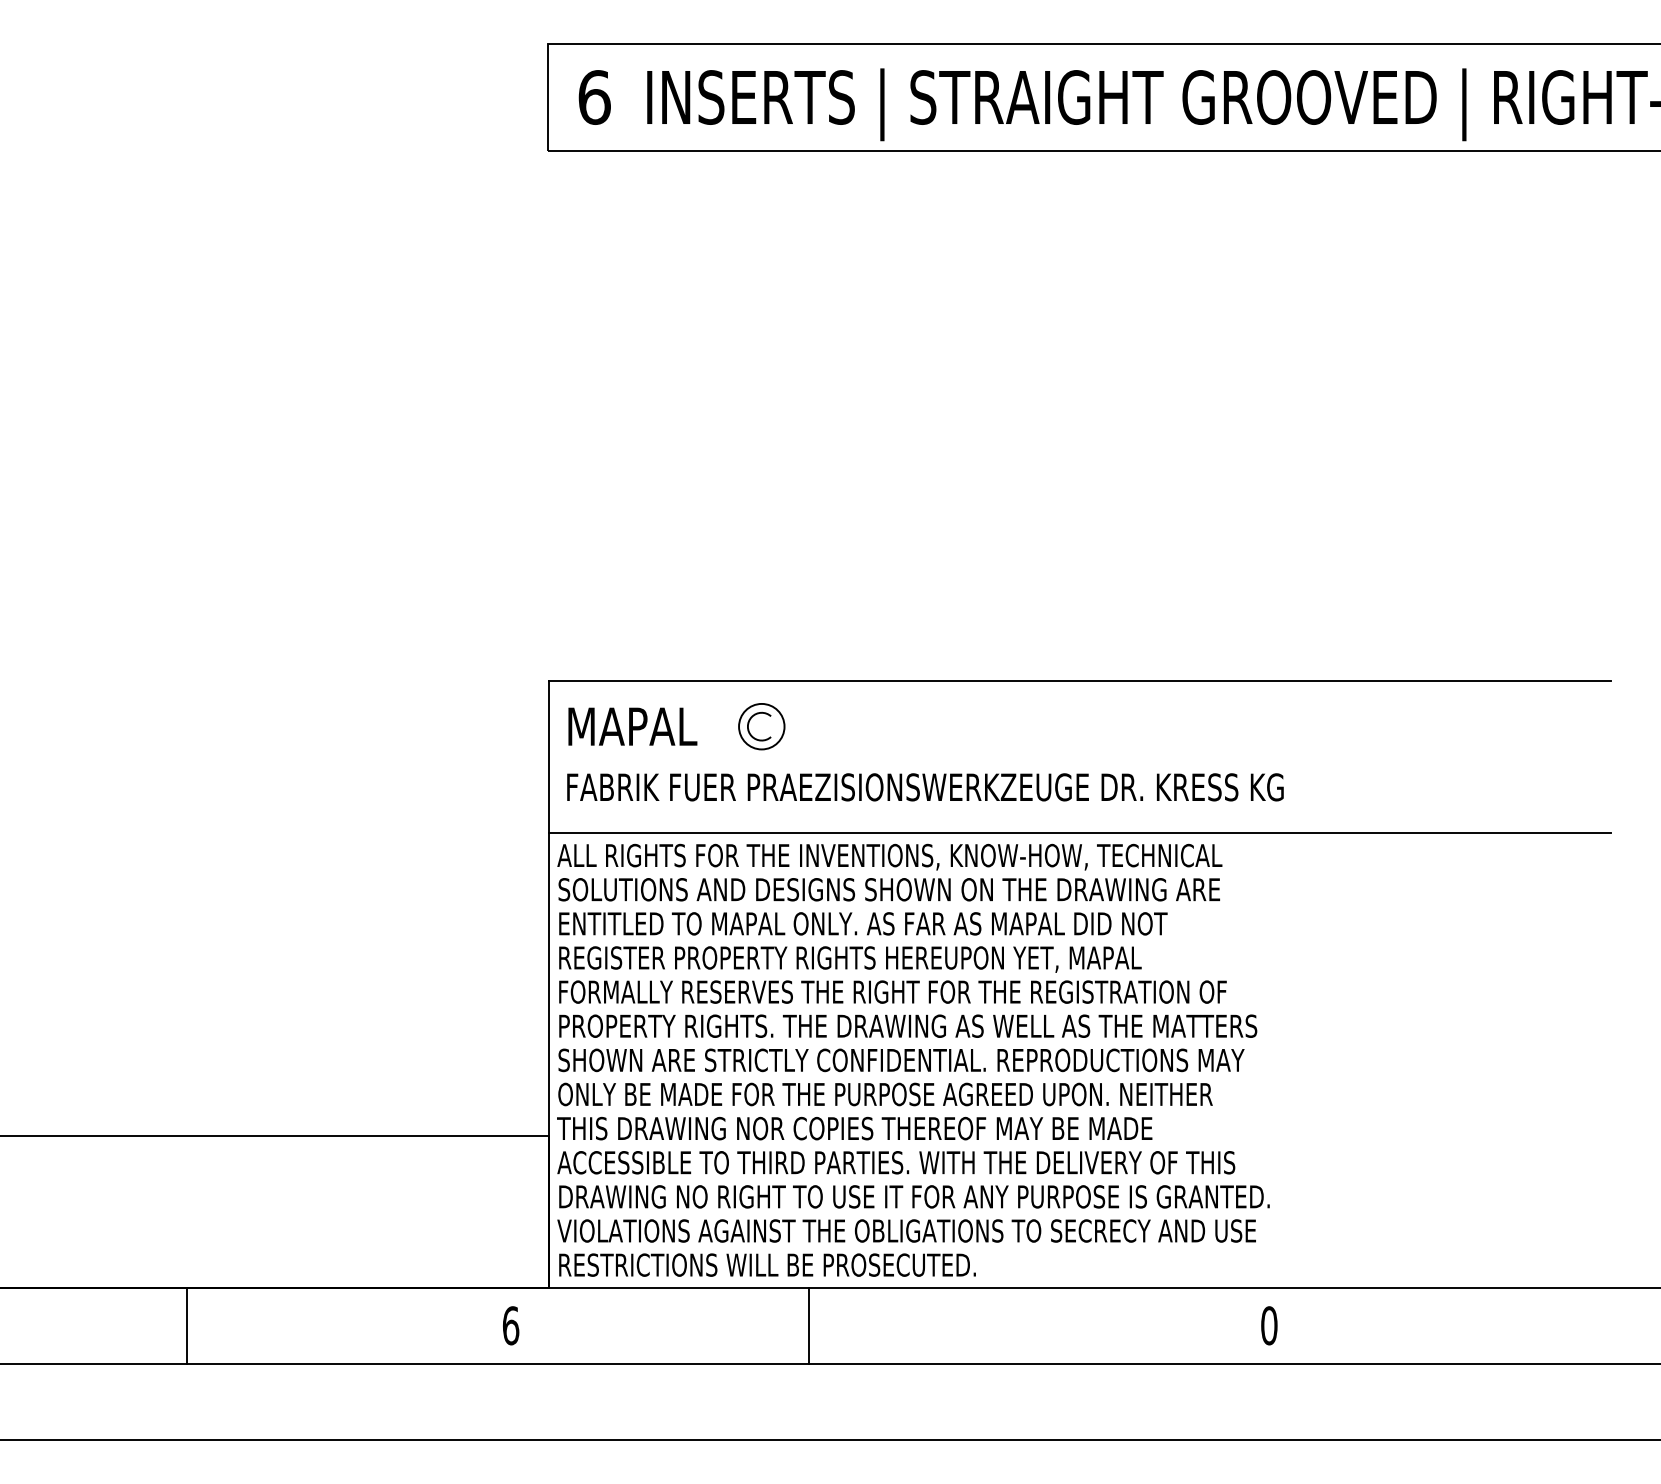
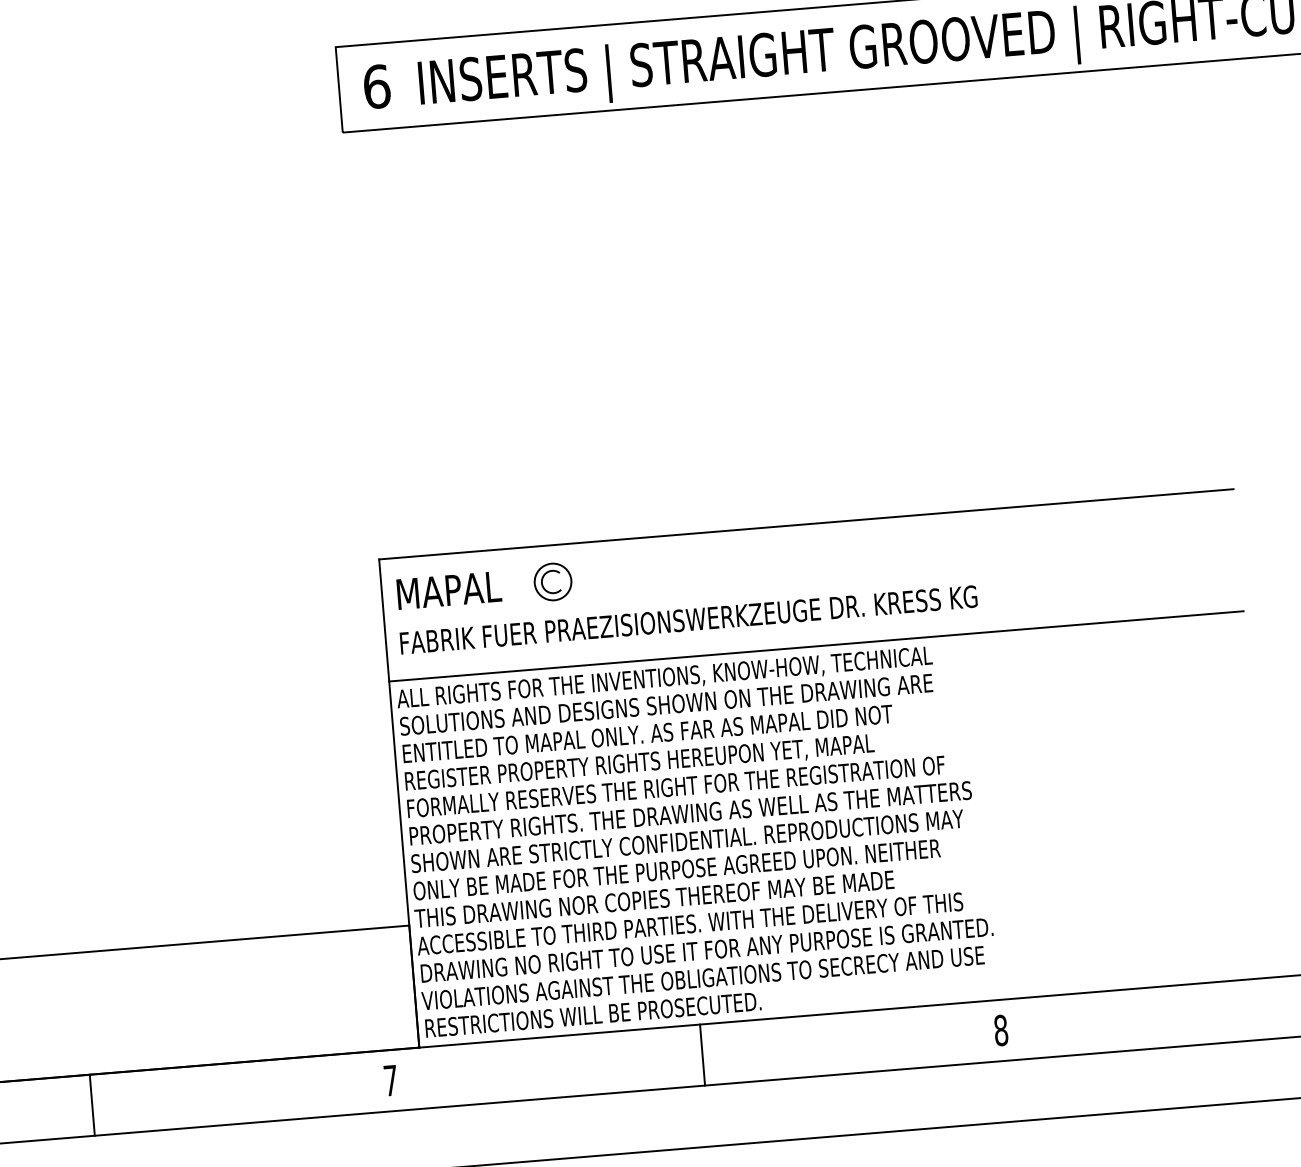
line: (186, 1325) -> (91, 1105), moved
text: (511, 1325) -> (391, 1080), 6 -> 7
line: (809, 1325) -> (702, 1054), moved
text: (1269, 1325) -> (1001, 1030), 0 -> 8

